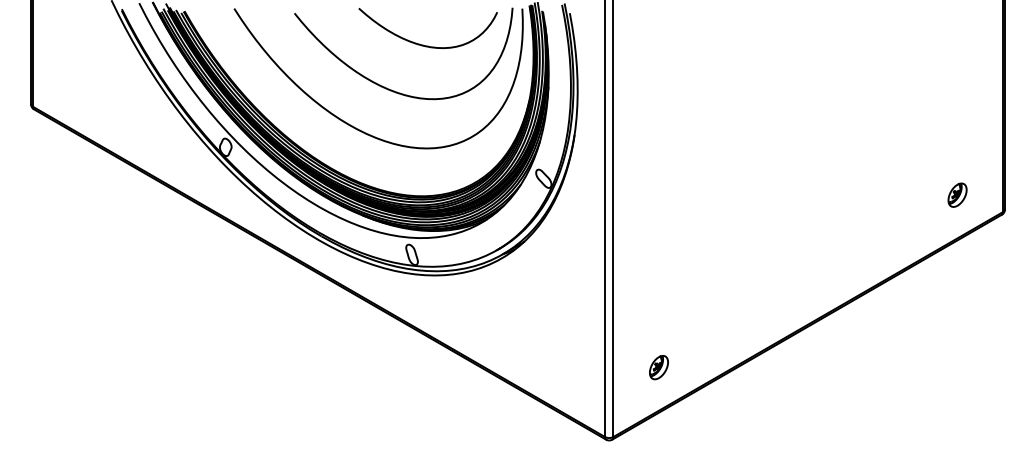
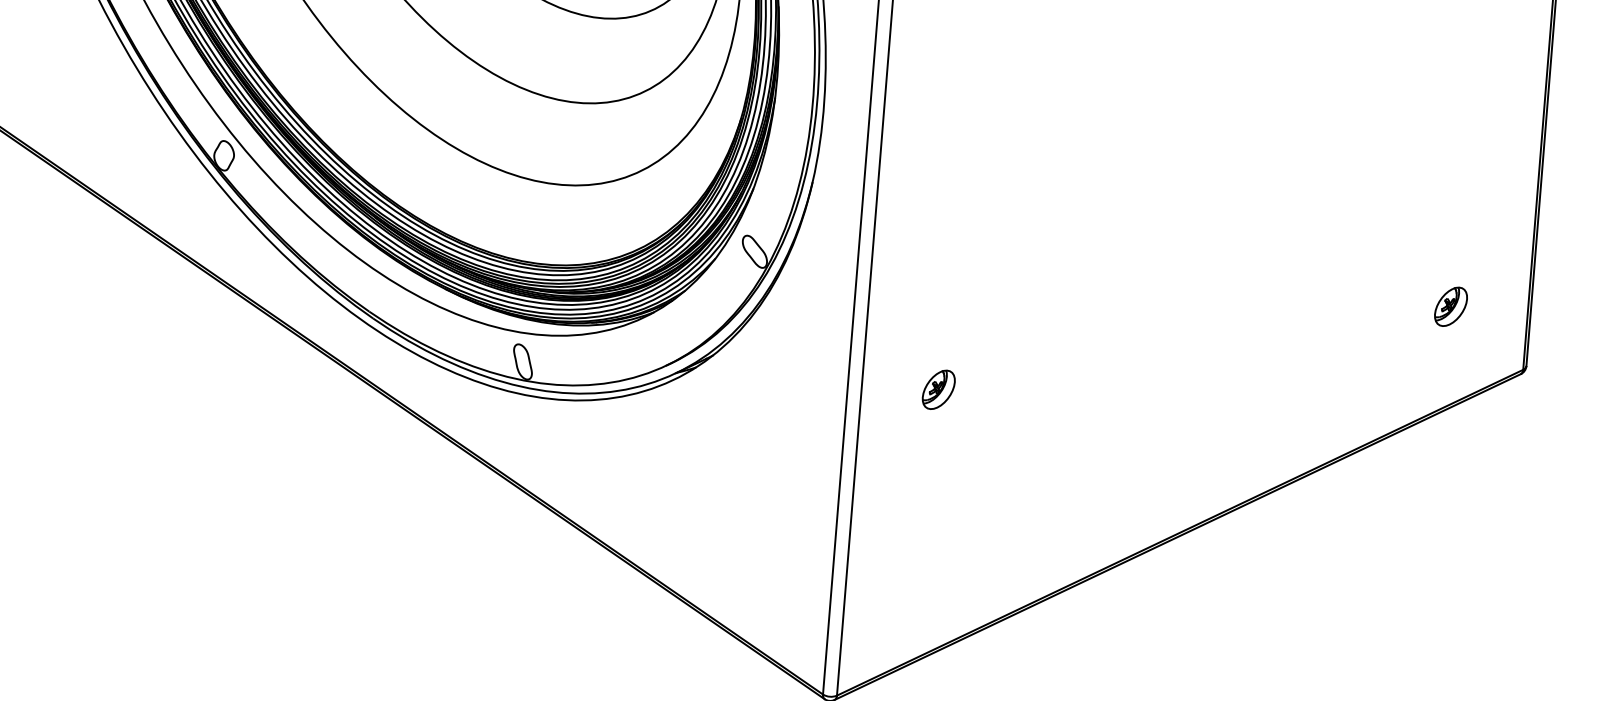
part: (957, 194) -> (1451, 305), moved
part: (658, 367) -> (938, 389), moved

